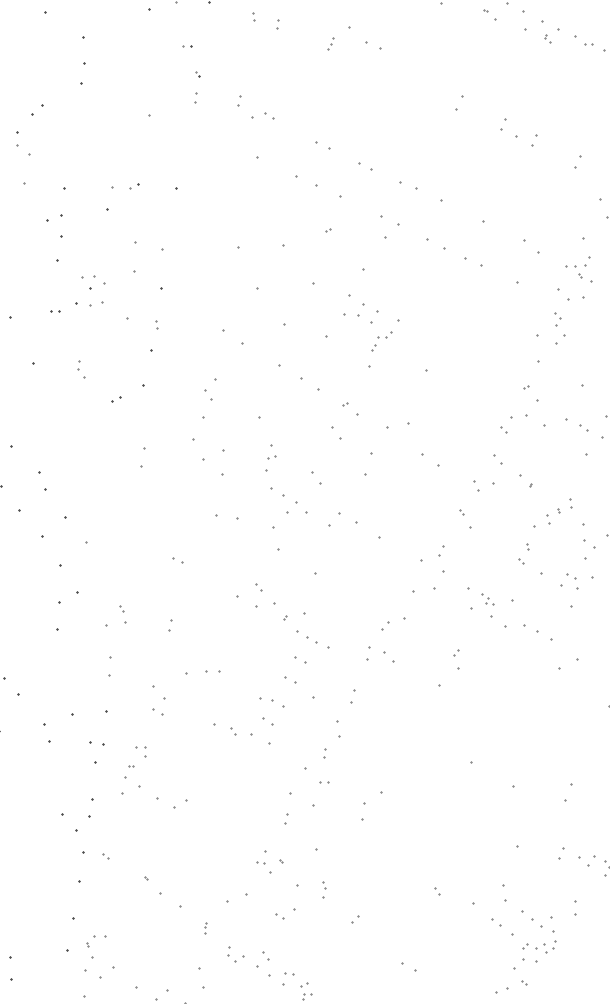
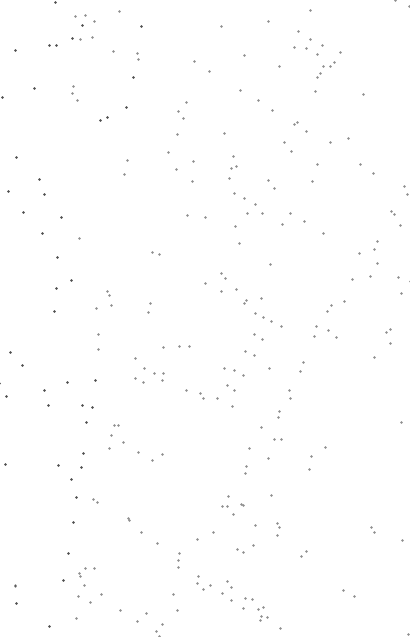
part: (83, 303) -> (76, 38), size x0.62
part: (338, 728) -> (289, 393), size x0.62
part: (140, 751) -> (158, 376), moved
part: (205, 927) -> (178, 560), size x1.67

